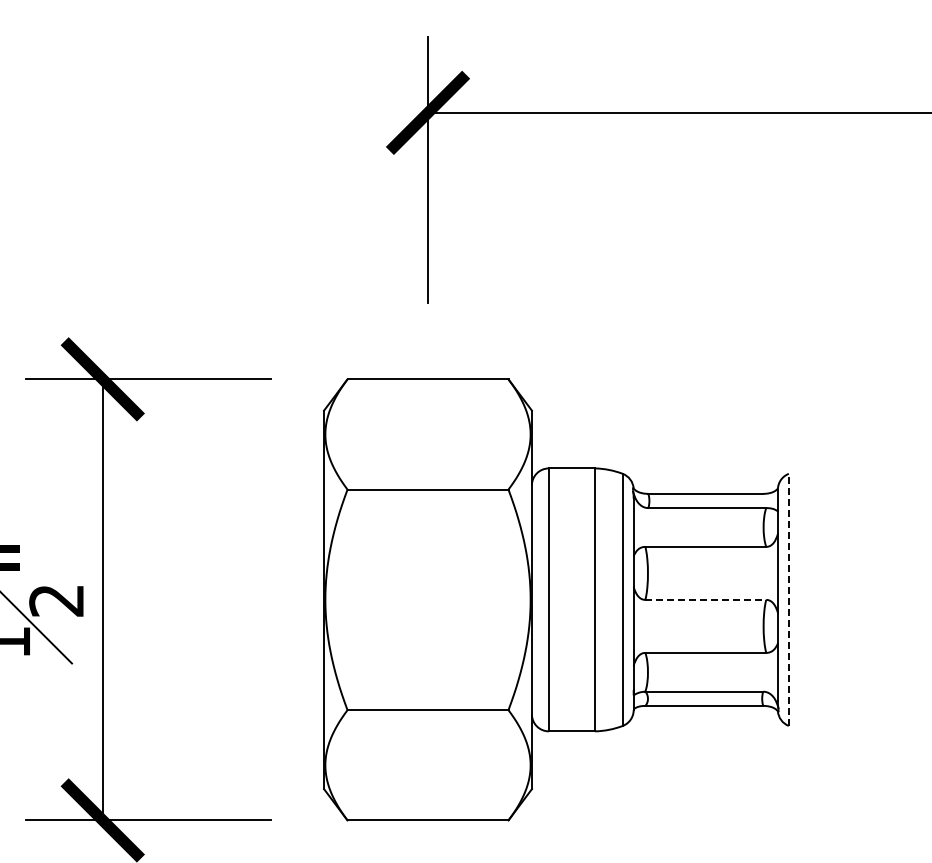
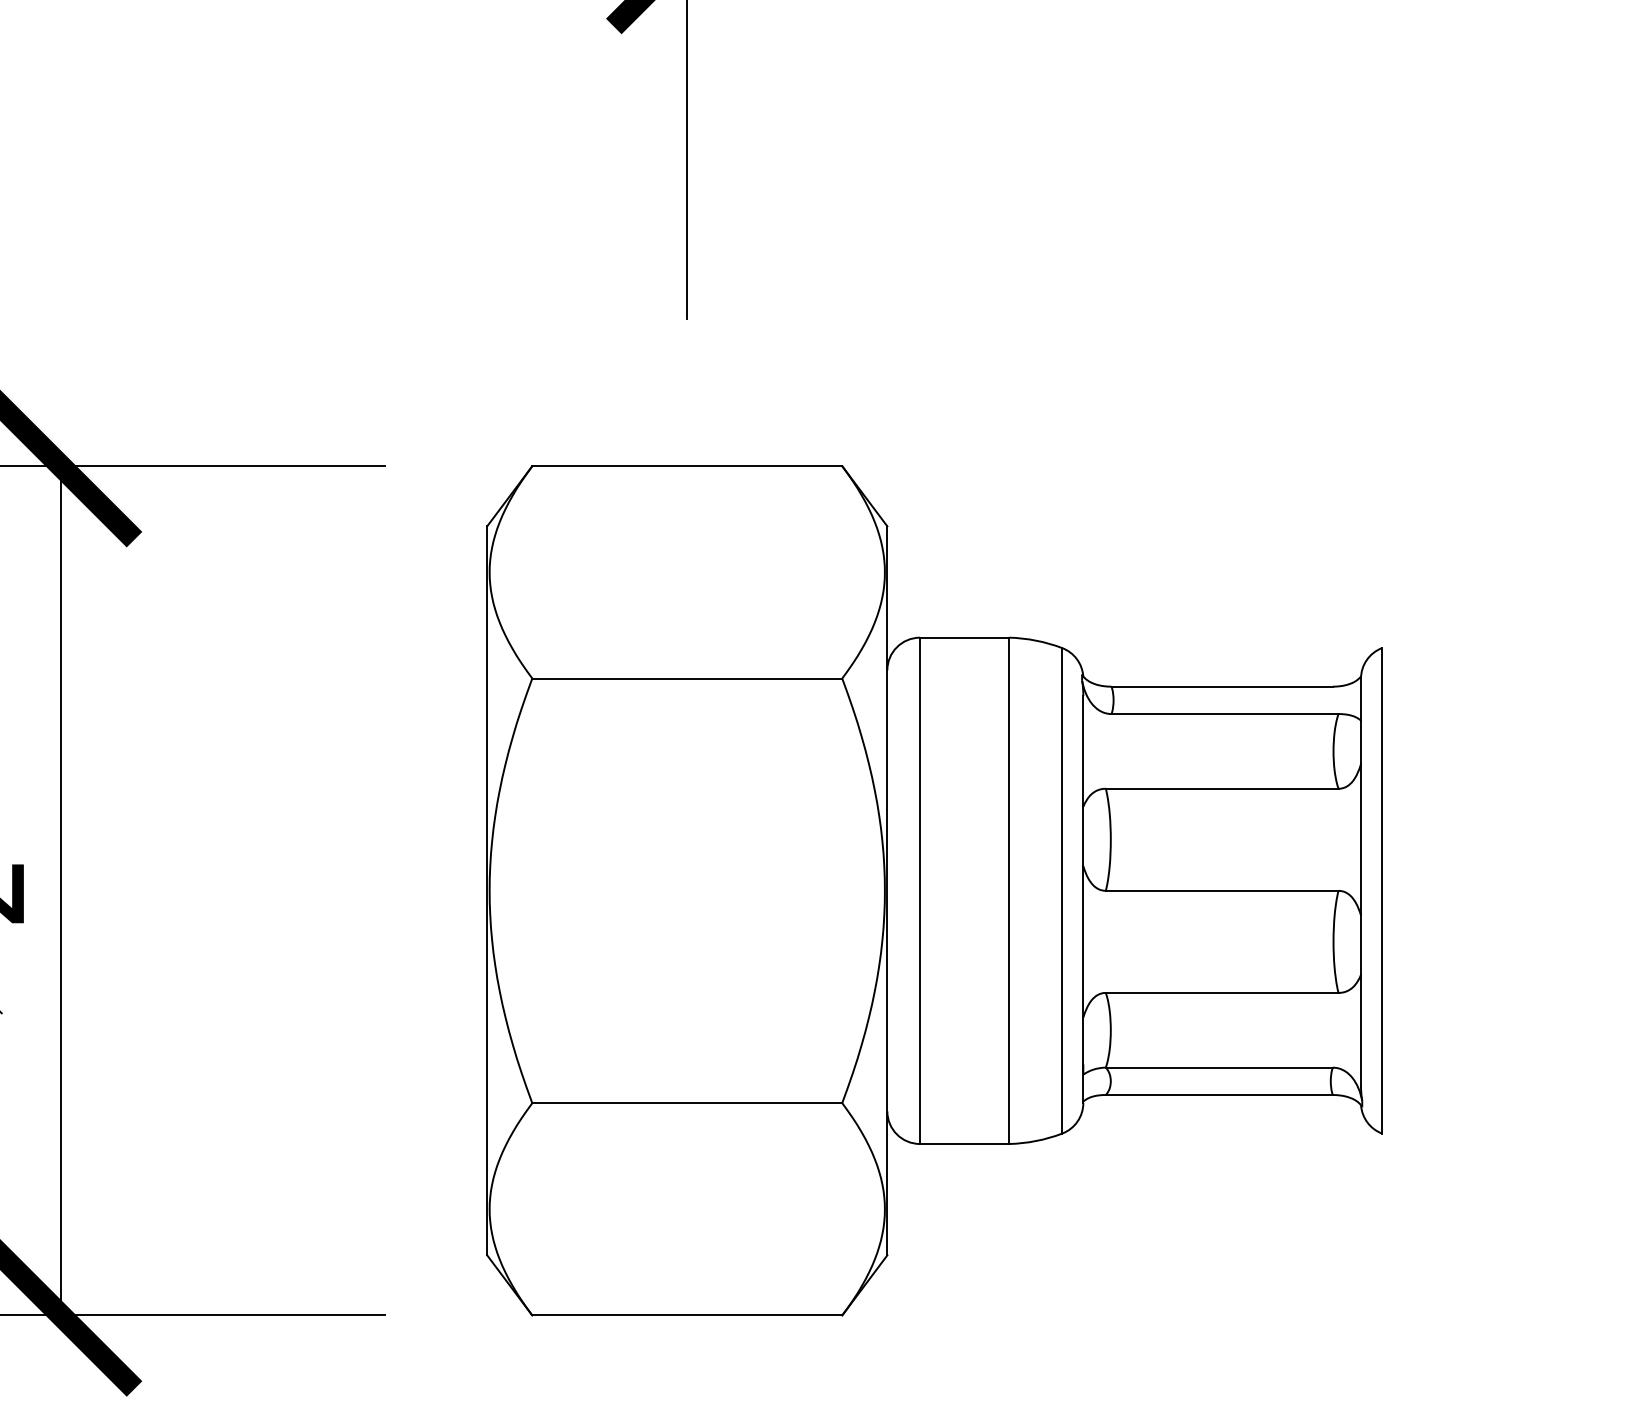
line: (706, 599) -> (1223, 890), dashed -> solid
line: (788, 599) -> (1381, 890), dashed -> solid

